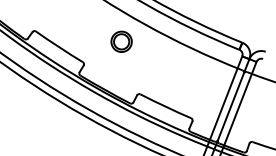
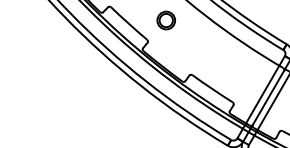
part: (120, 41) -> (165, 20), moved

